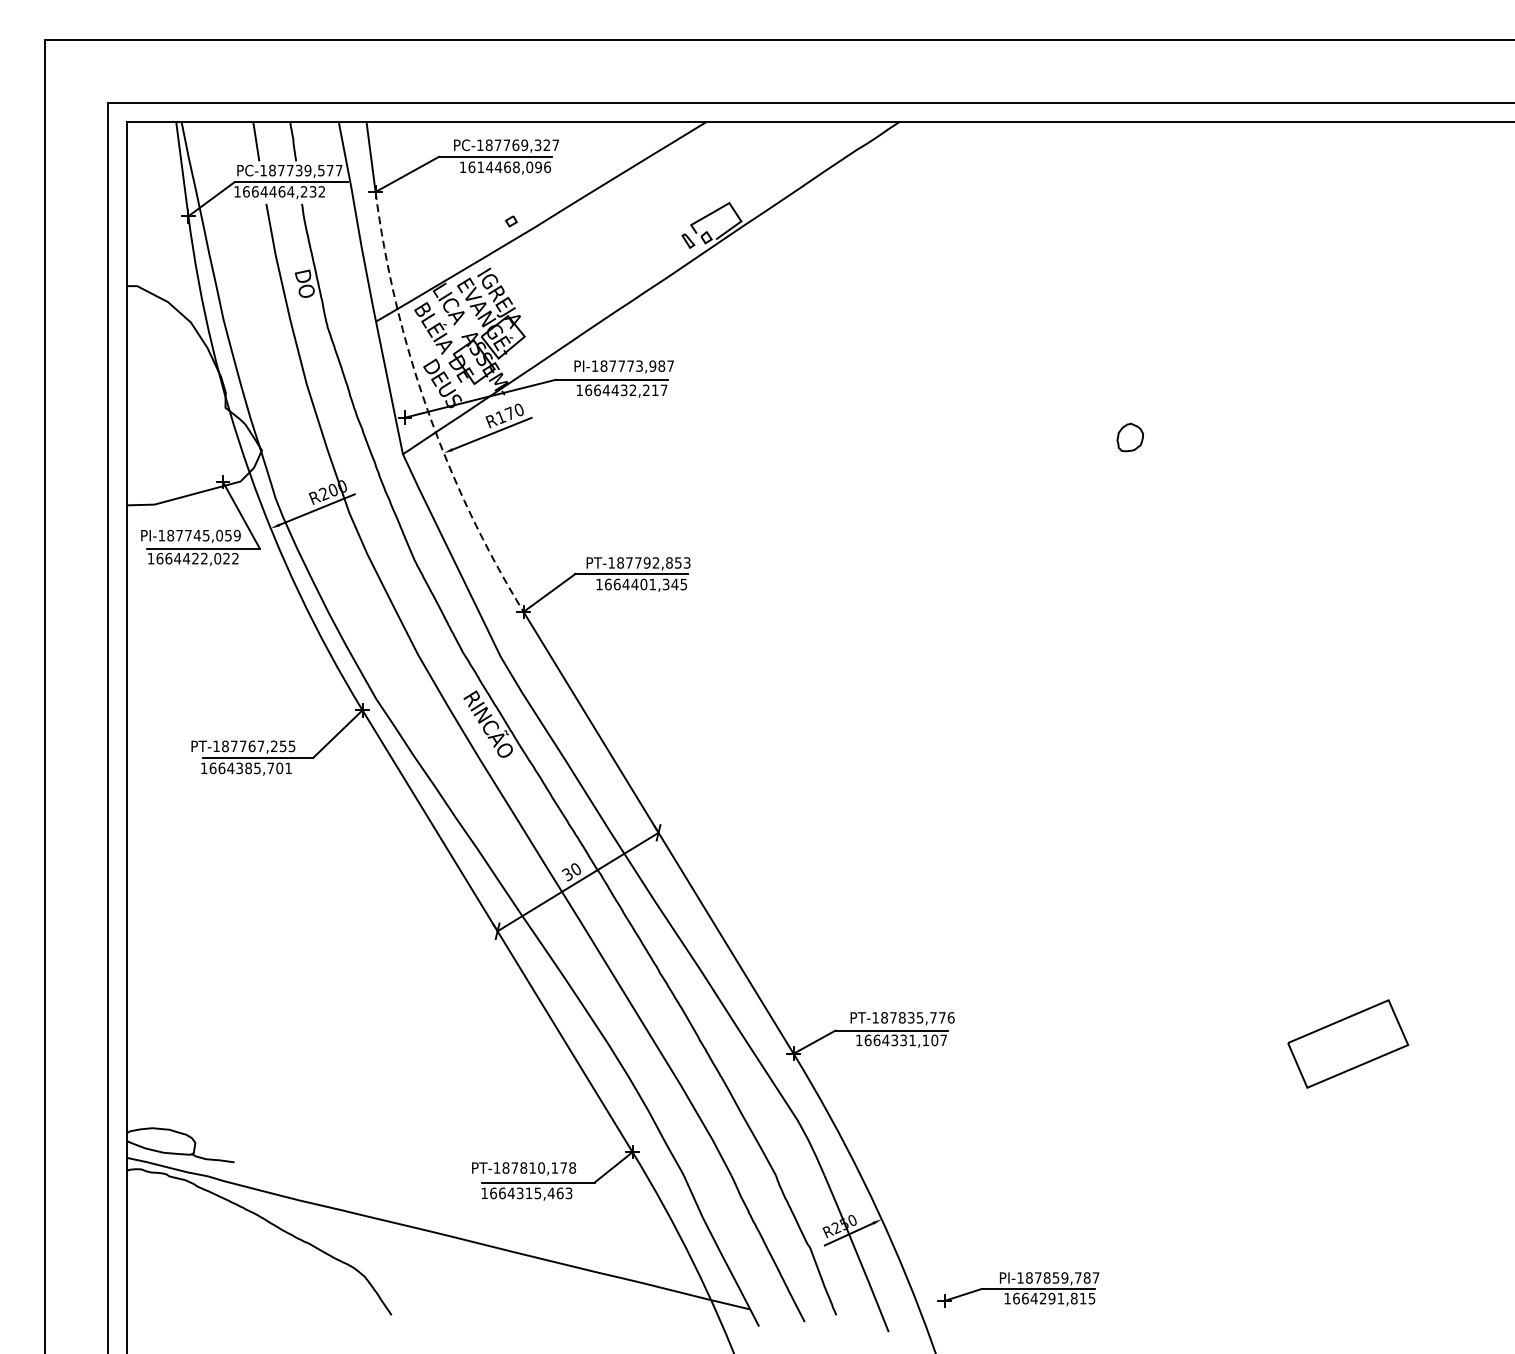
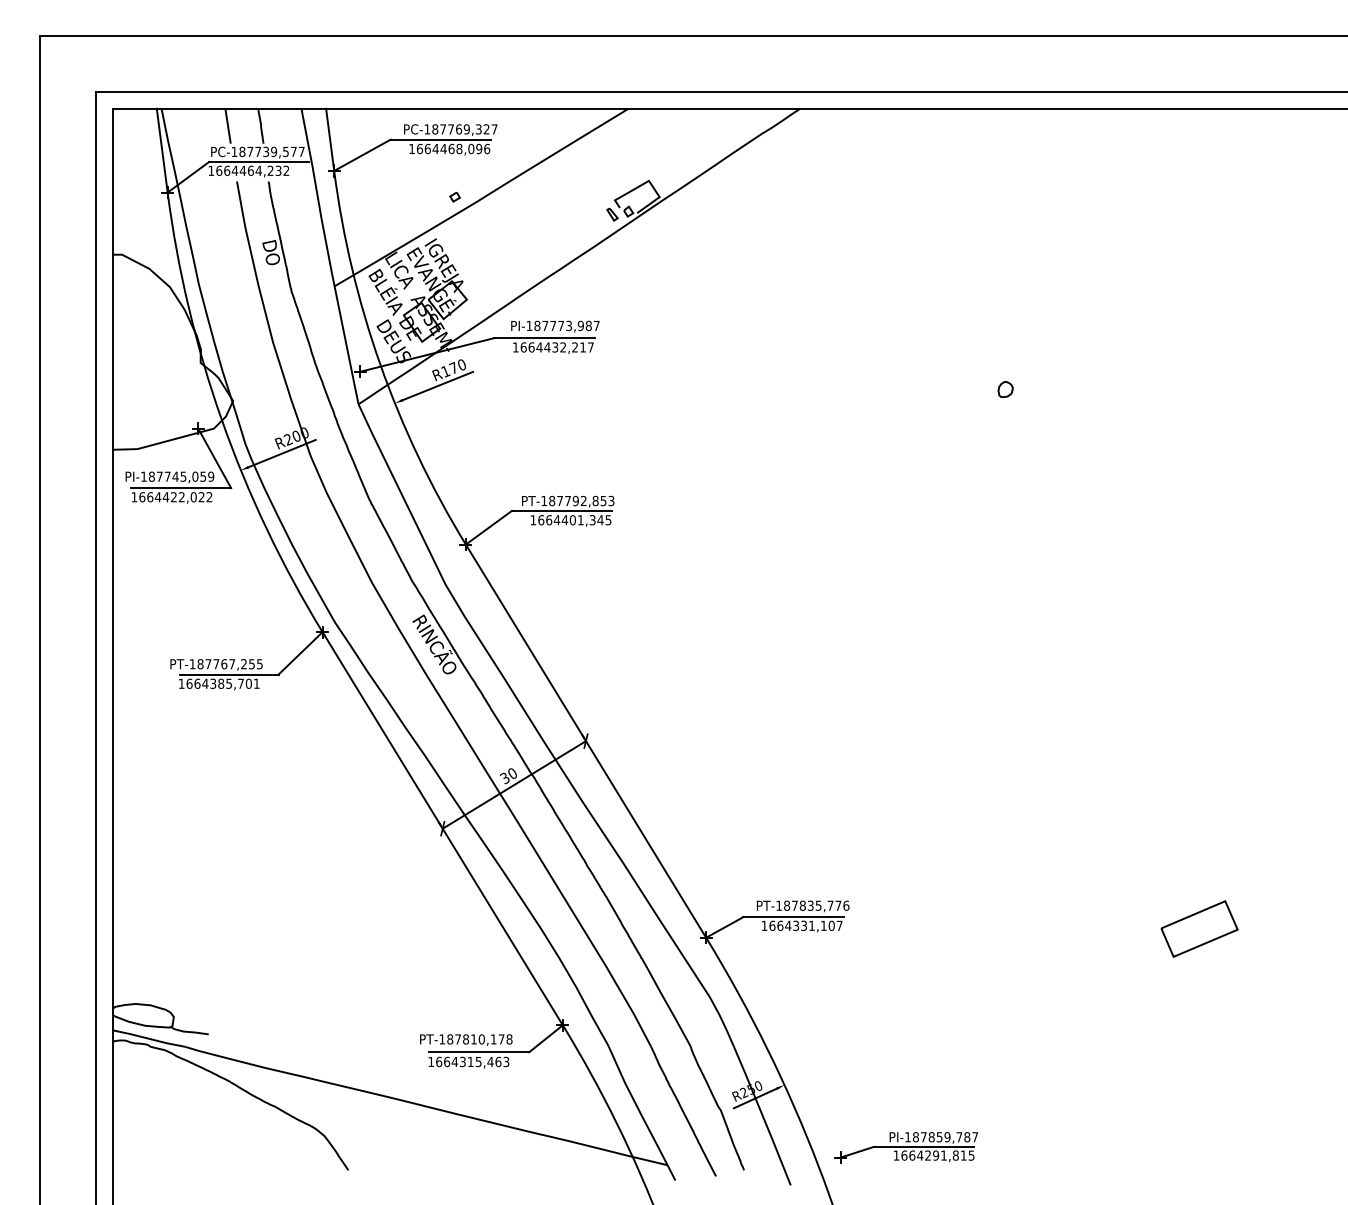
text: (480, 166) -> (427, 148), 1614468,096 -> 1664468,096
arc: (427, 409) -> (380, 364), dashed -> solid
part: (1130, 437) -> (1005, 389), size x0.62
part: (1348, 1043) -> (1199, 928), size x0.71

